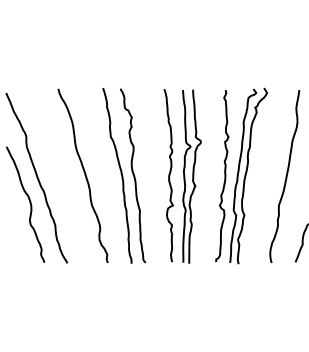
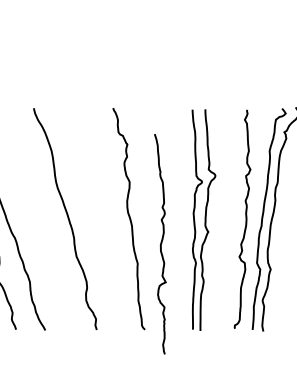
curve: (120, 173) -> (112, 216), removed
curve: (168, 175) -> (160, 244), moved

